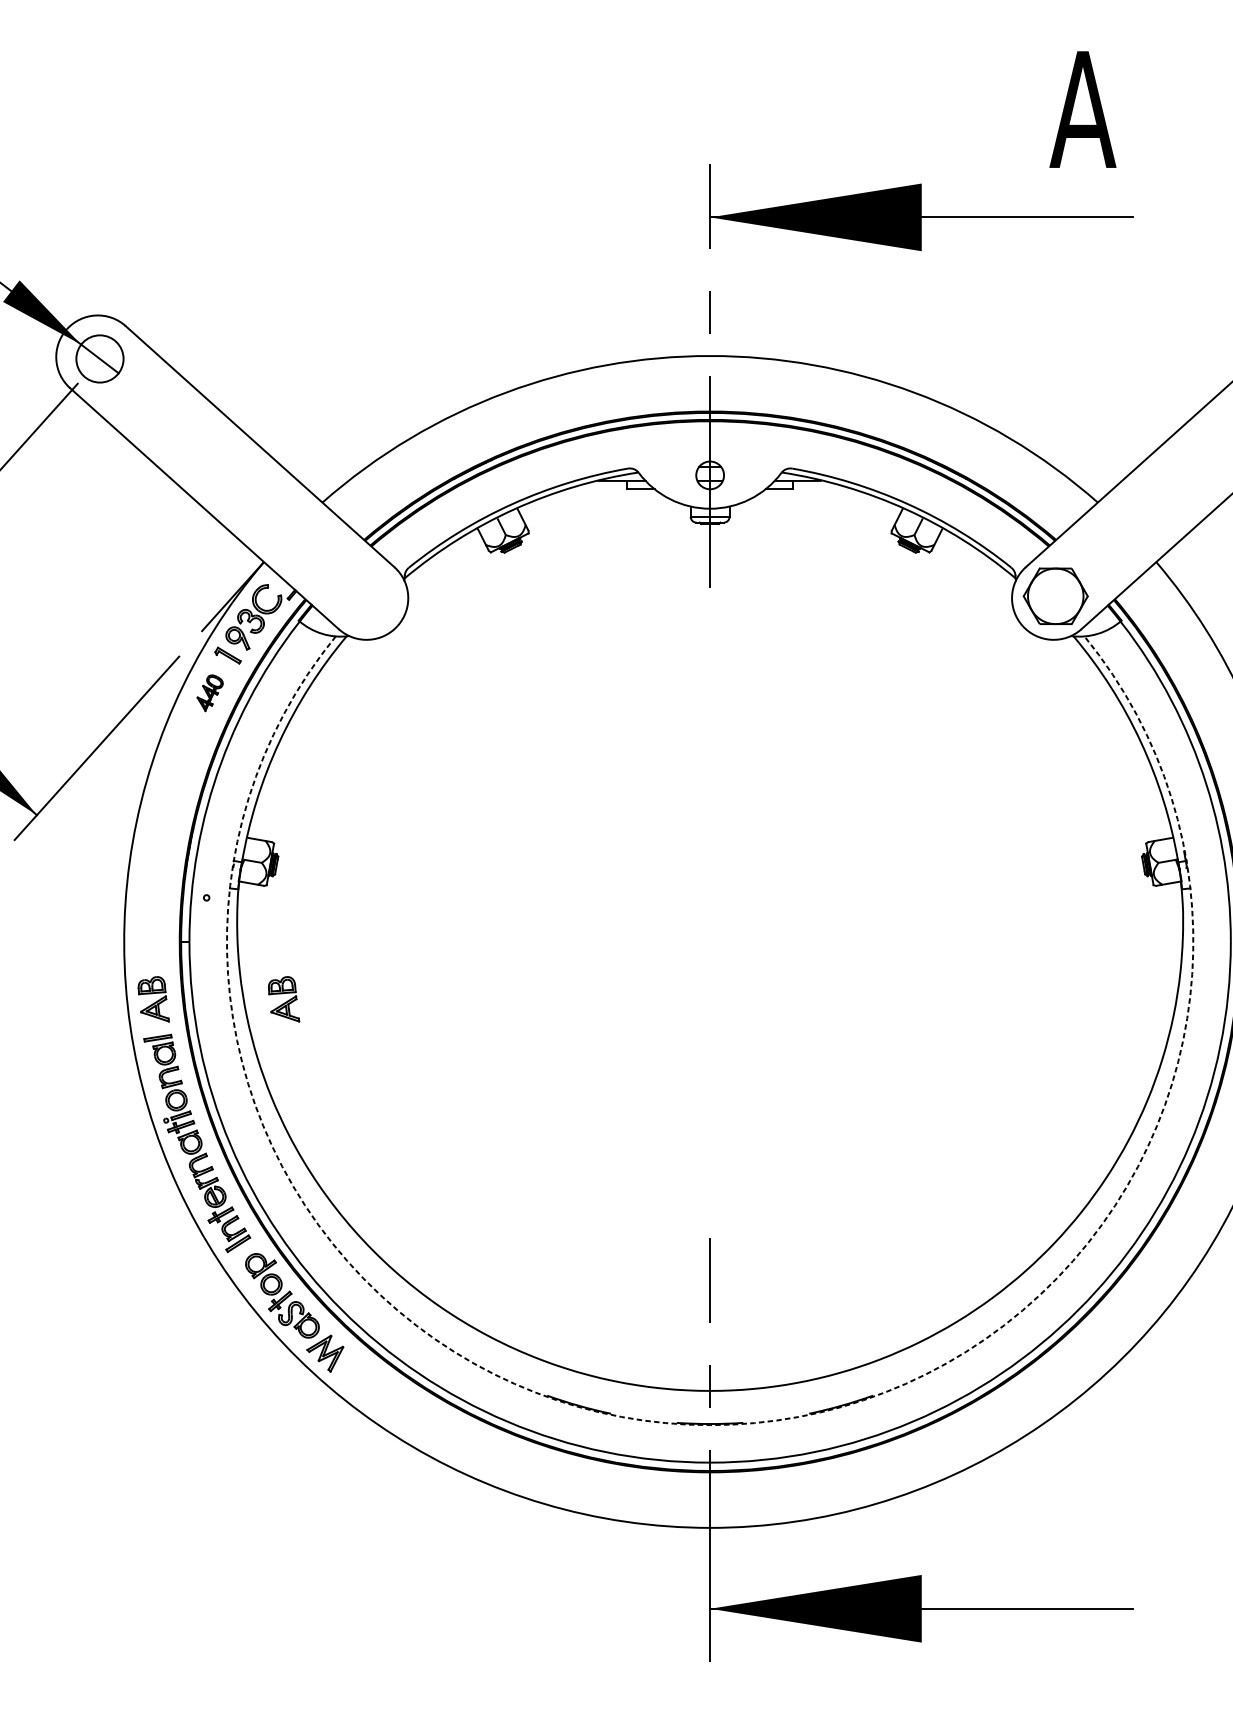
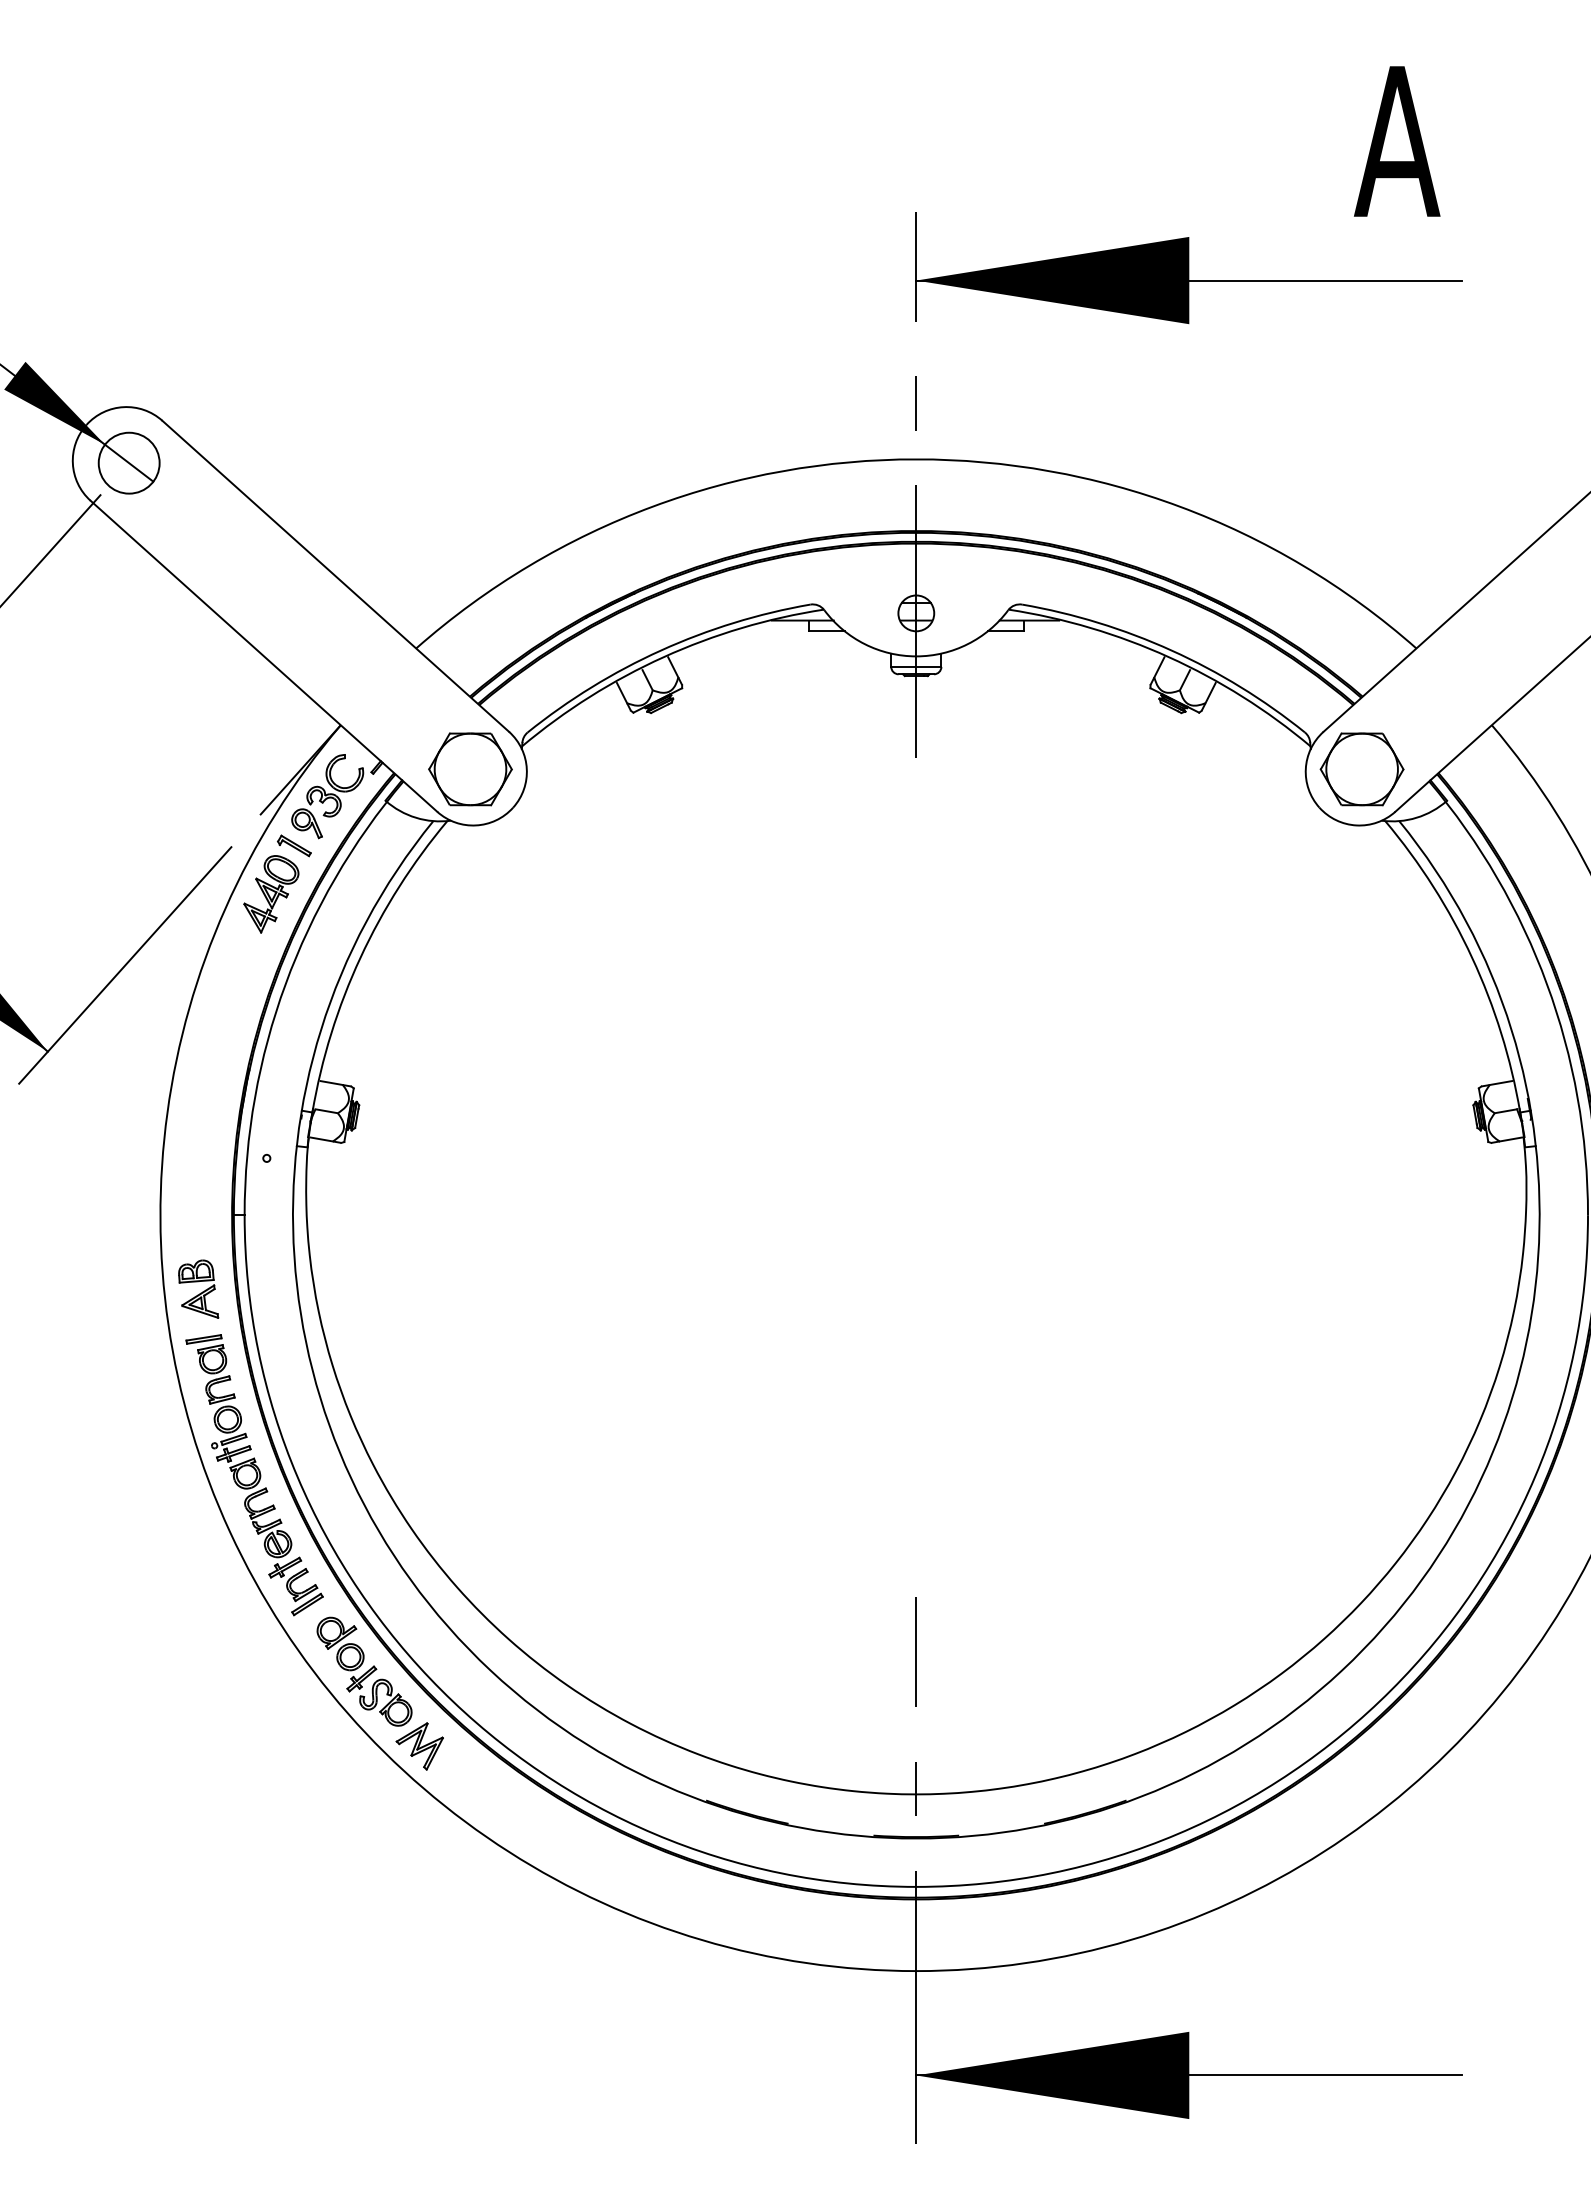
part: (364, 596) -> (470, 769), added
part: (210, 693) -> (271, 894), size x1.67
part: (283, 998) -> (366, 1288), removed
arc: (710, 1425) -> (916, 1838), dashed -> solid

